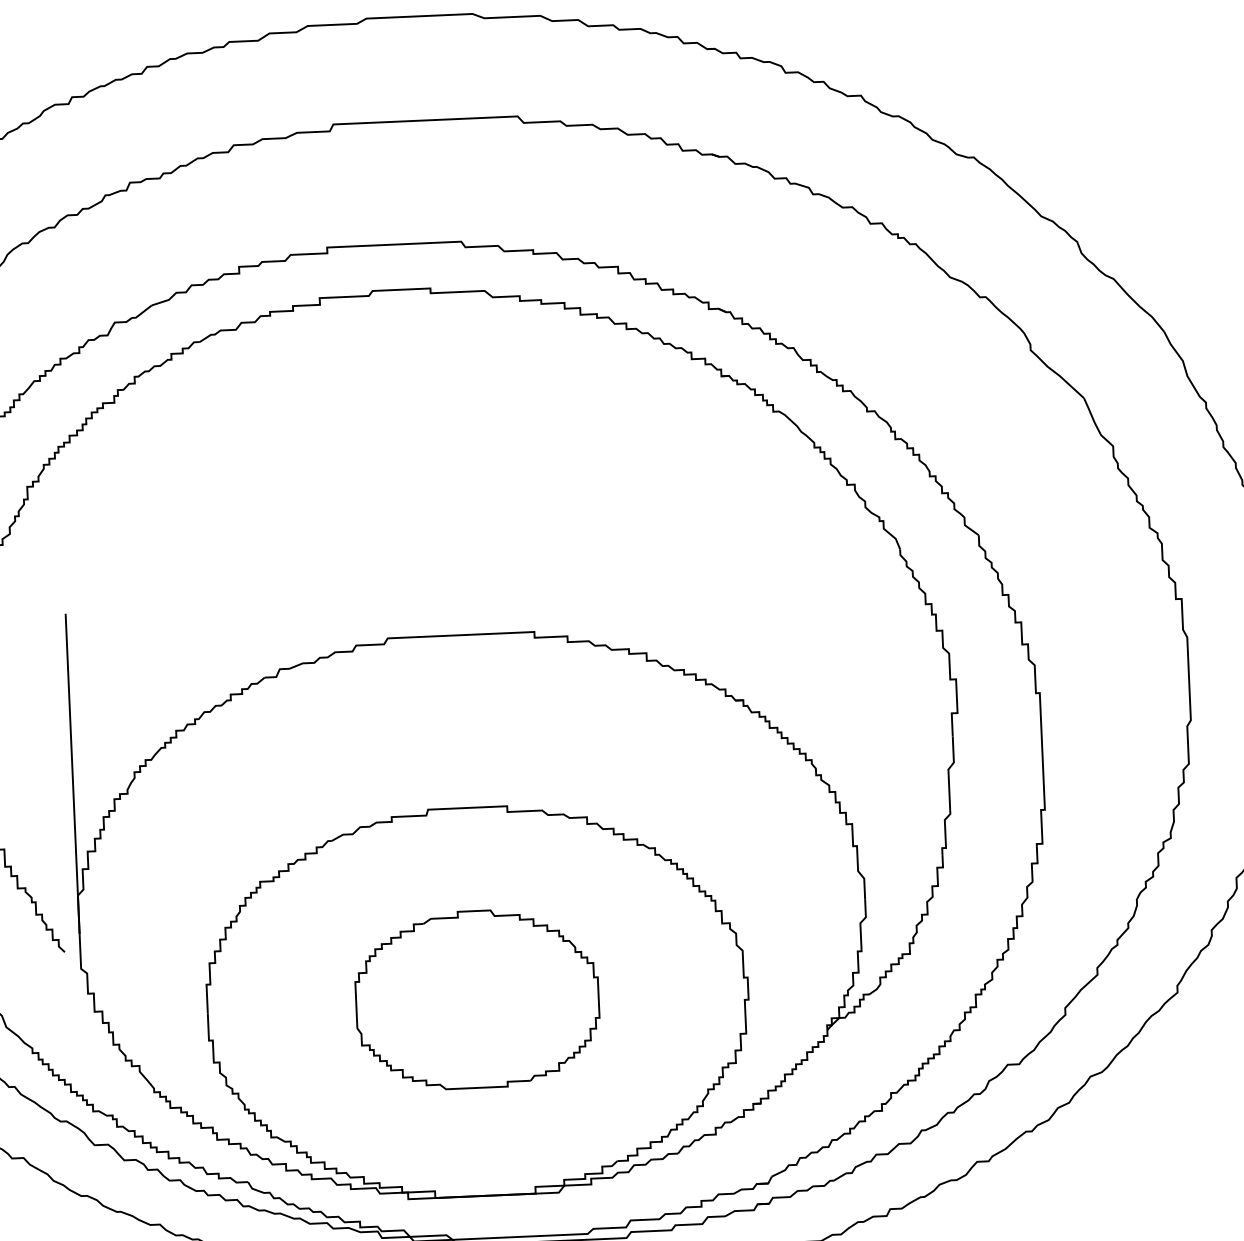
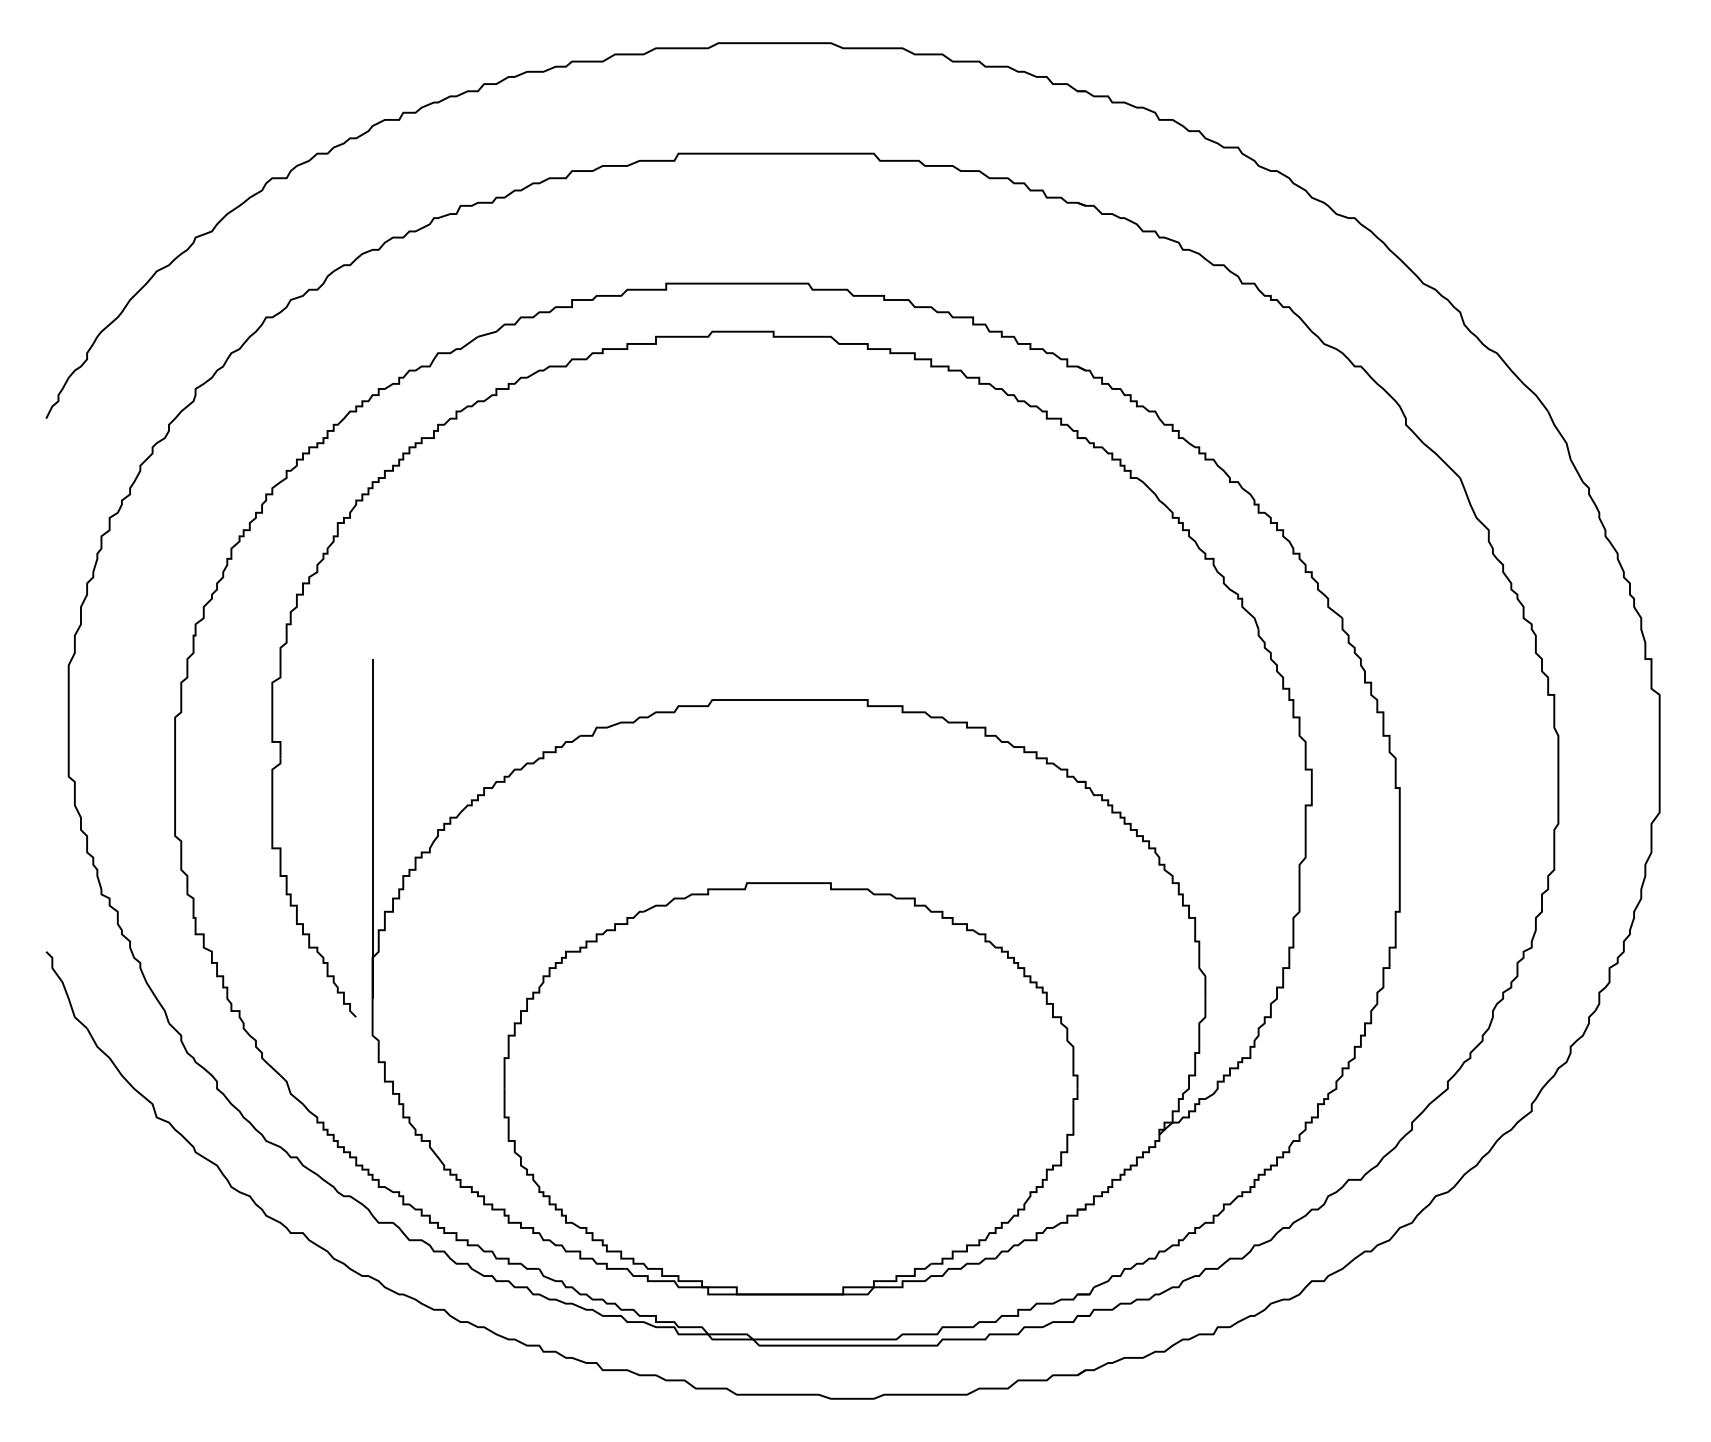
part: (477, 998) -> (790, 1085), removed

